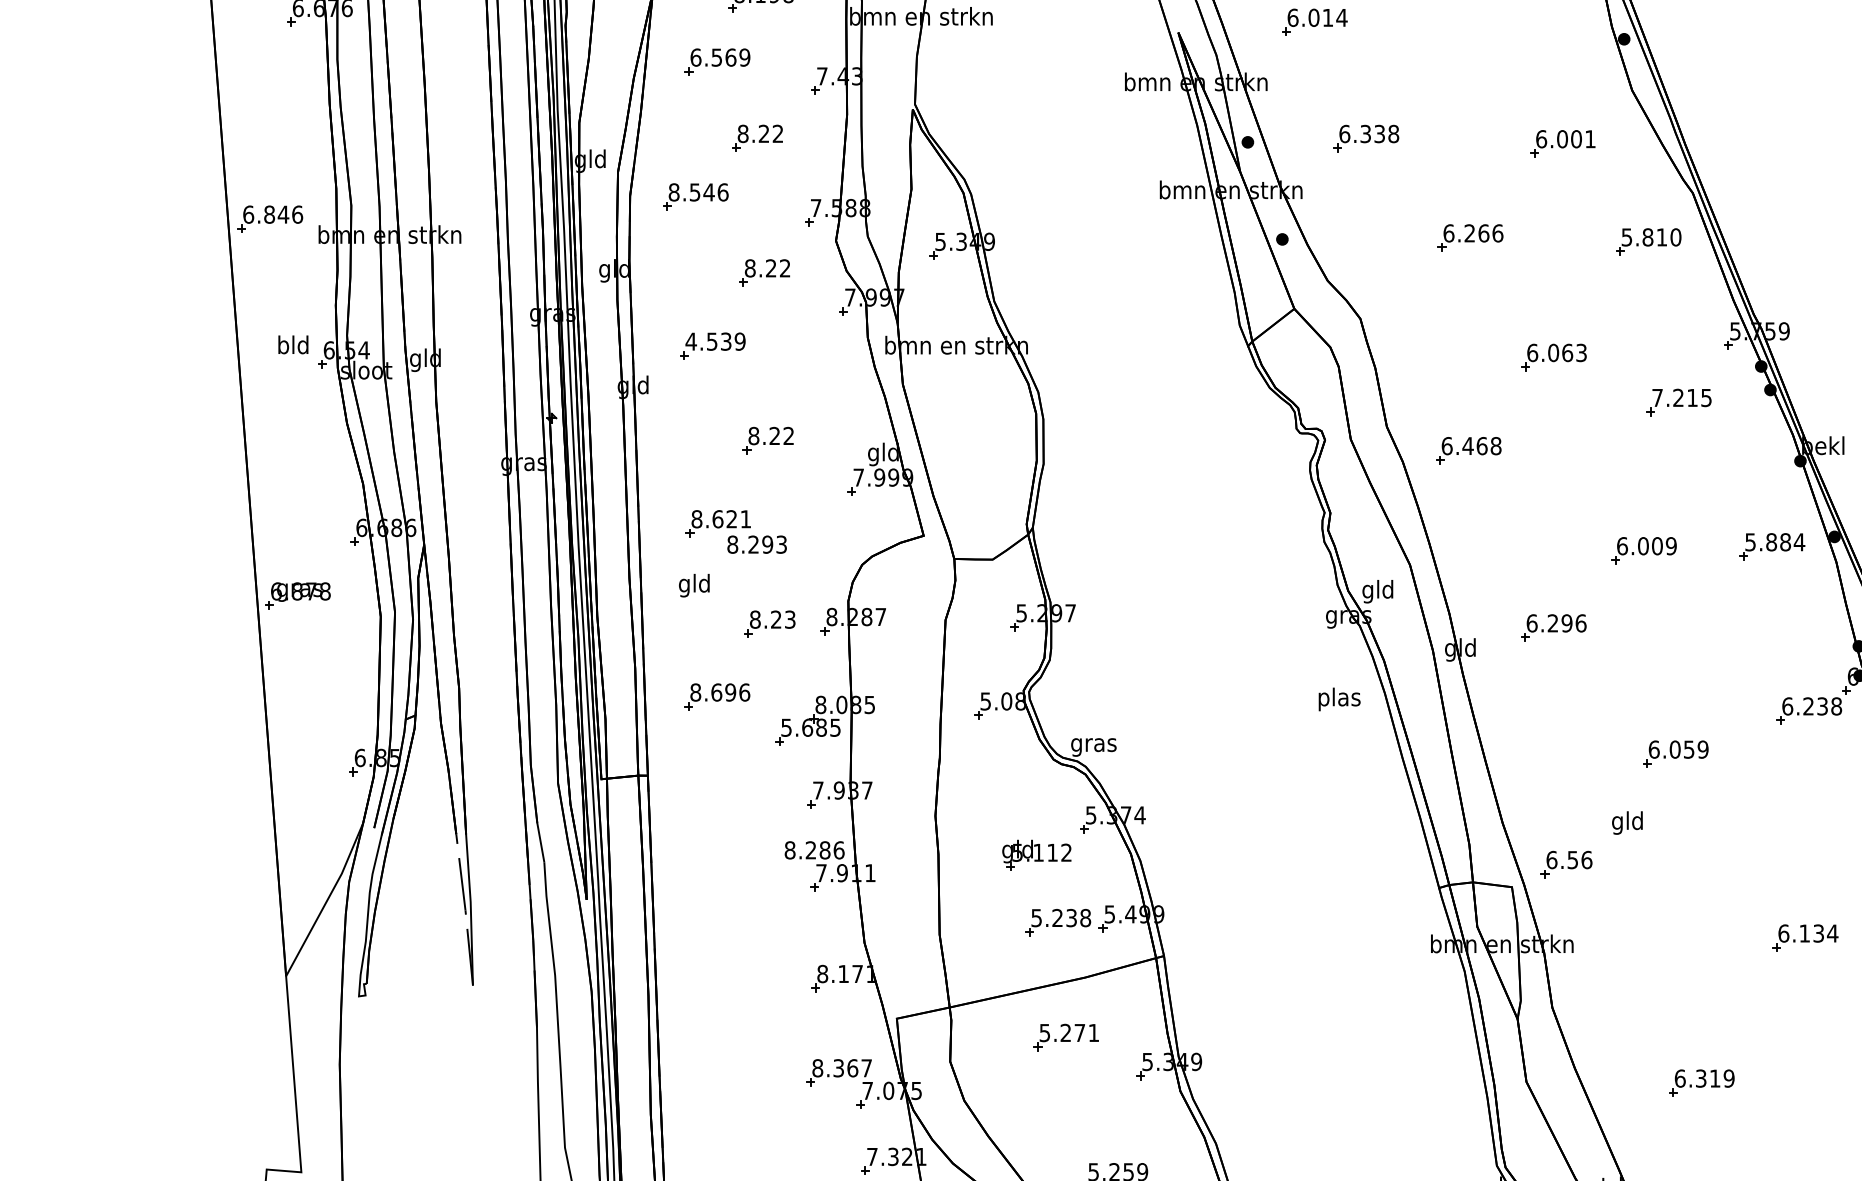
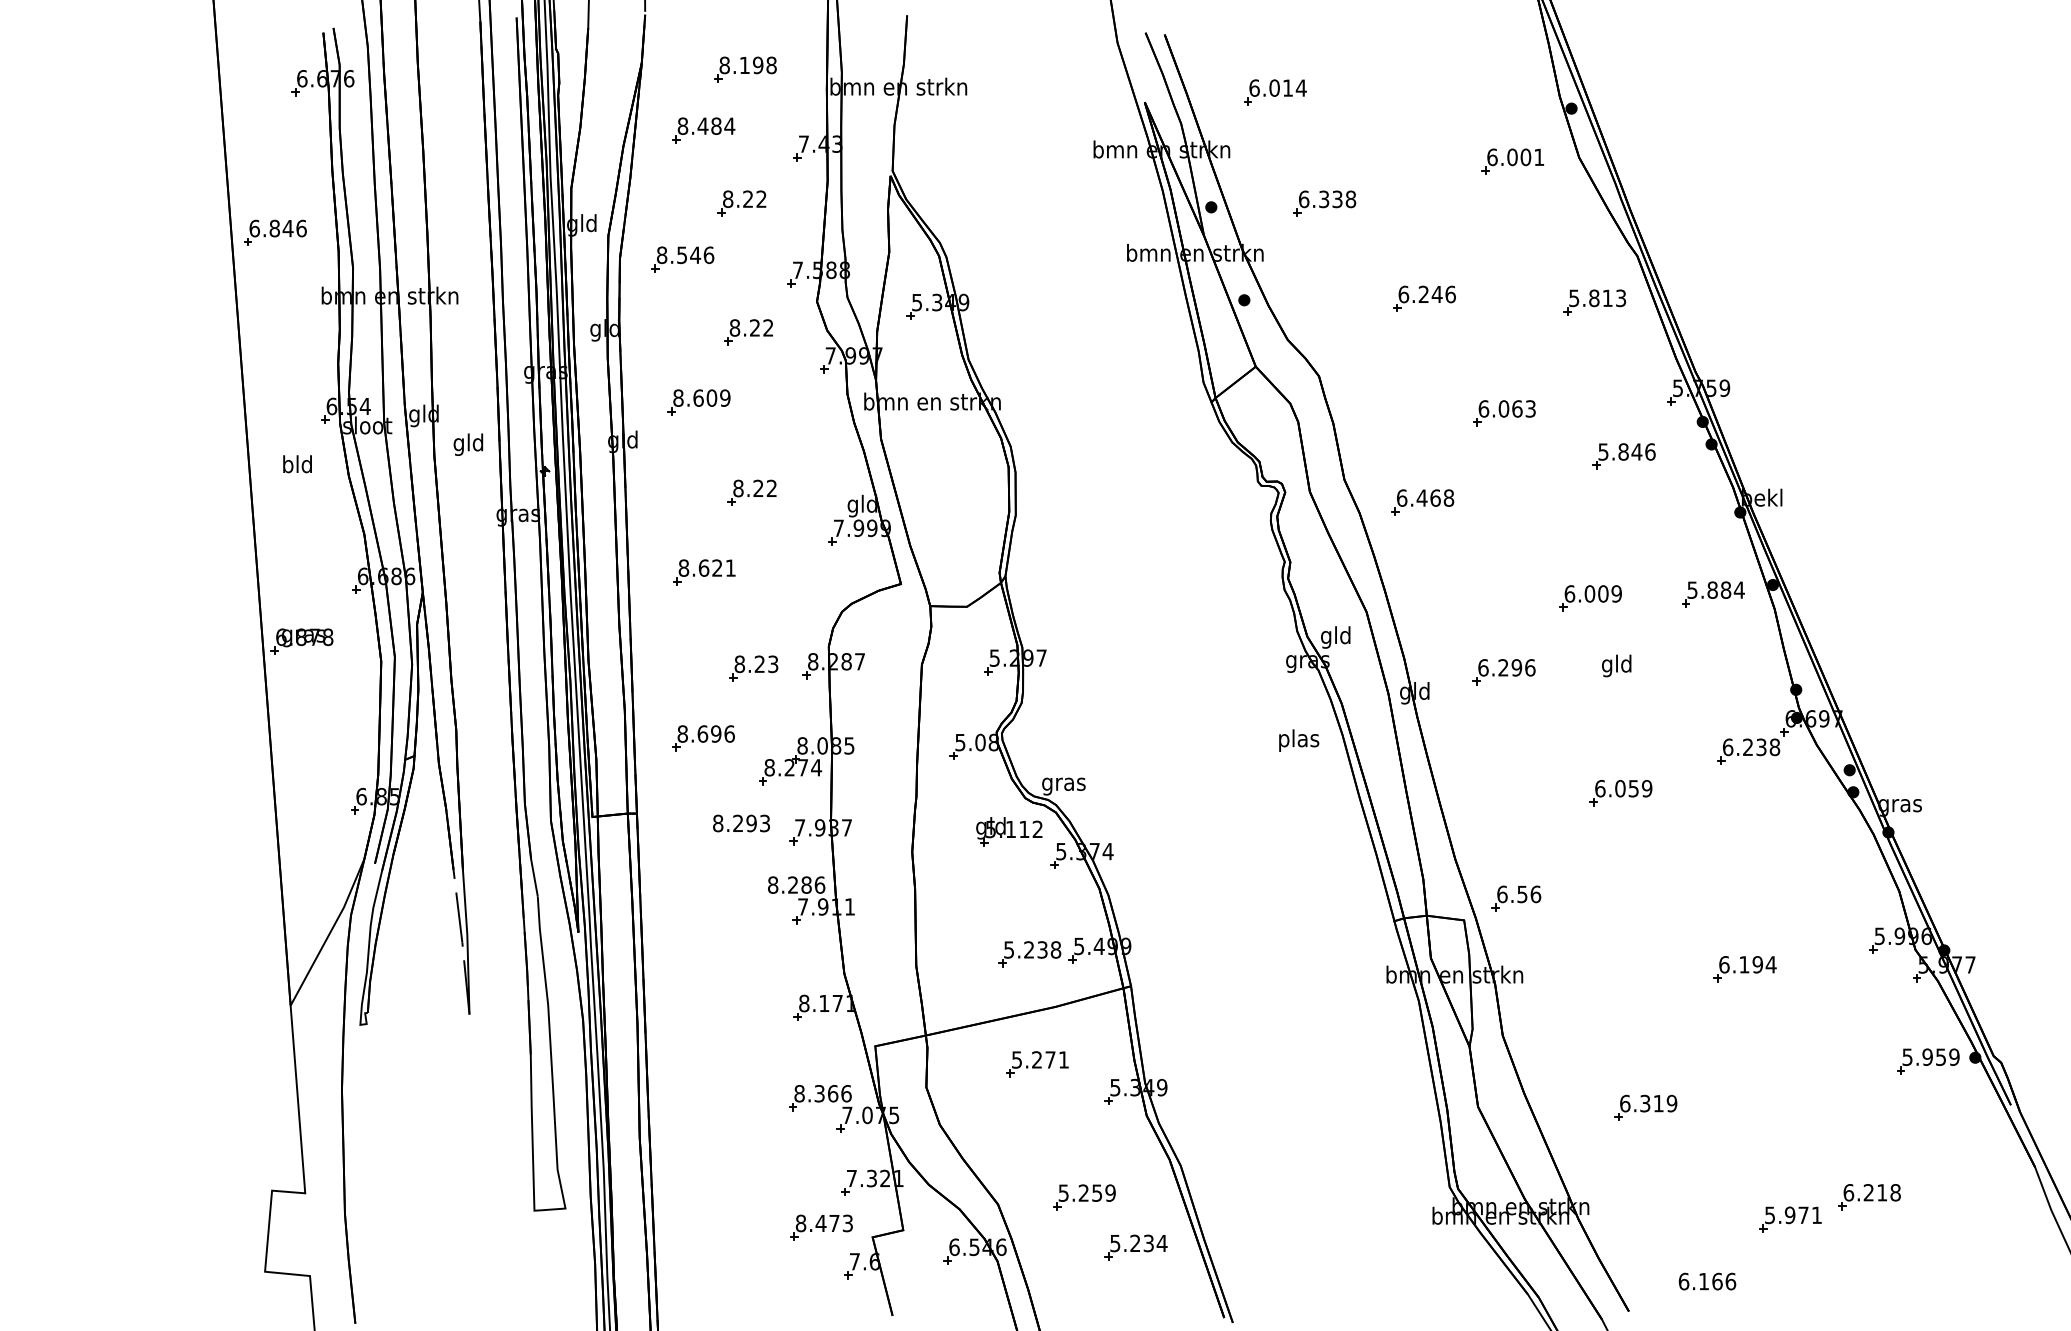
text: (720, 56) -> (706, 125), 6.569 -> 8.484
part: (1562, 143) -> (1512, 161), moved
part: (270, 218) -> (275, 232), moved
text: (1483, 233) -> (1436, 294), 6.266 -> 6.246
text: (1675, 237) -> (1620, 298), 5.810 -> 5.813
text: (708, 340) -> (694, 397), 4.539 -> 8.609
text: (293, 345) -> (297, 464), moved
text: (1681, 397) -> (1626, 451), 7.215 -> 5.846
text: (757, 544) -> (741, 823), moved
text: (694, 585) -> (468, 444), moved
text: (811, 727) -> (793, 767), 5.685 -> 8.274
text: (1627, 822) -> (1616, 665), moved
part: (1037, 854) -> (1009, 831), moved
text: (1818, 933) -> (1757, 964), 6.134 -> 6.194
text: (866, 1068) -> (846, 1093), 8.367 -> 8.366

